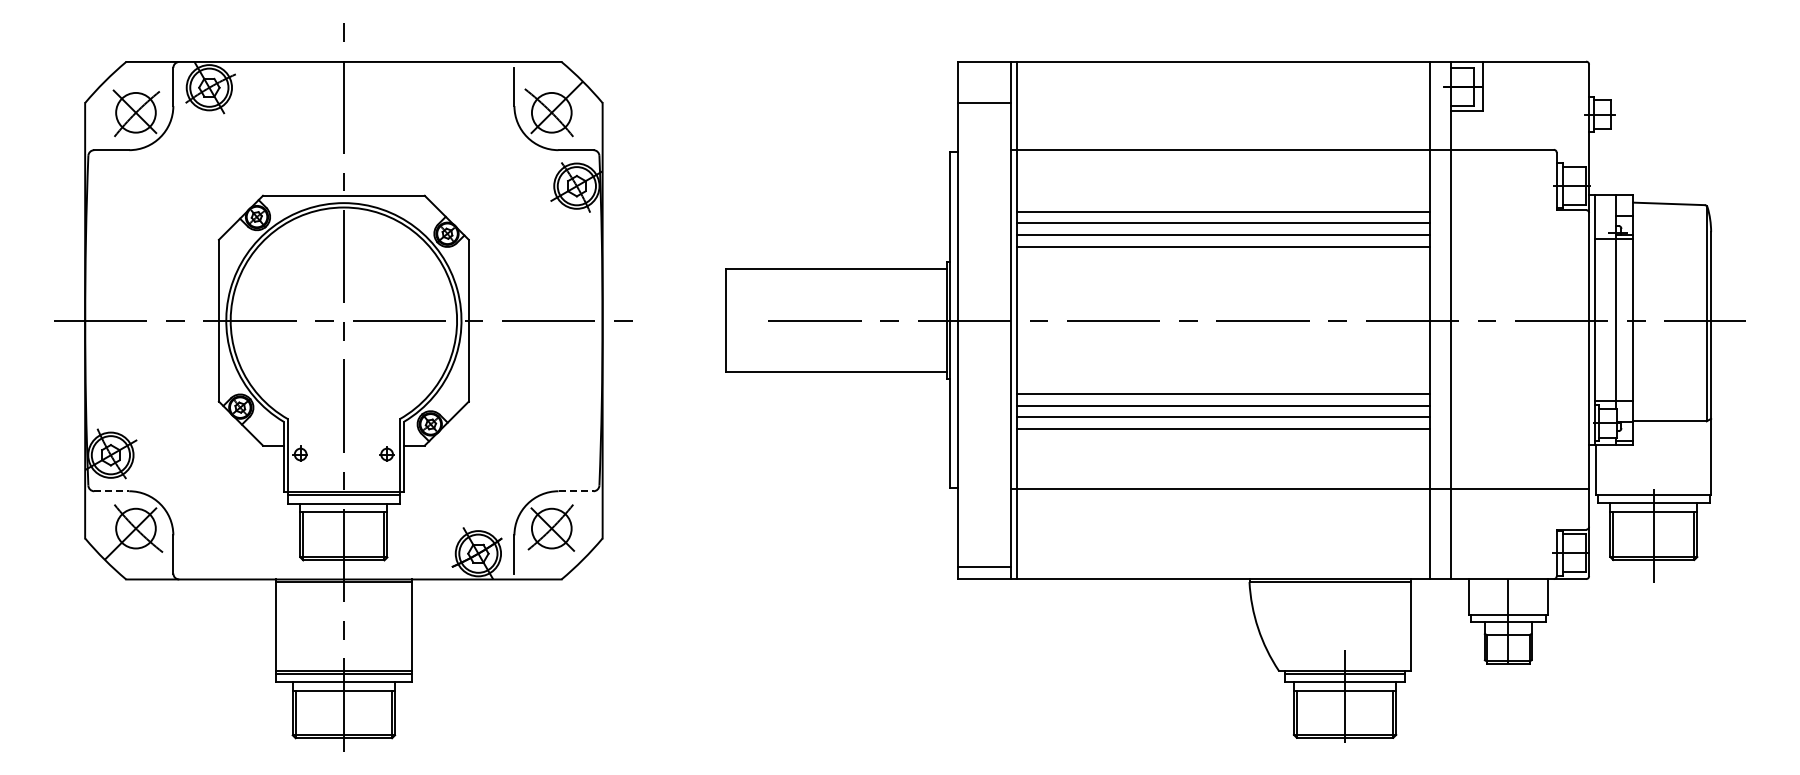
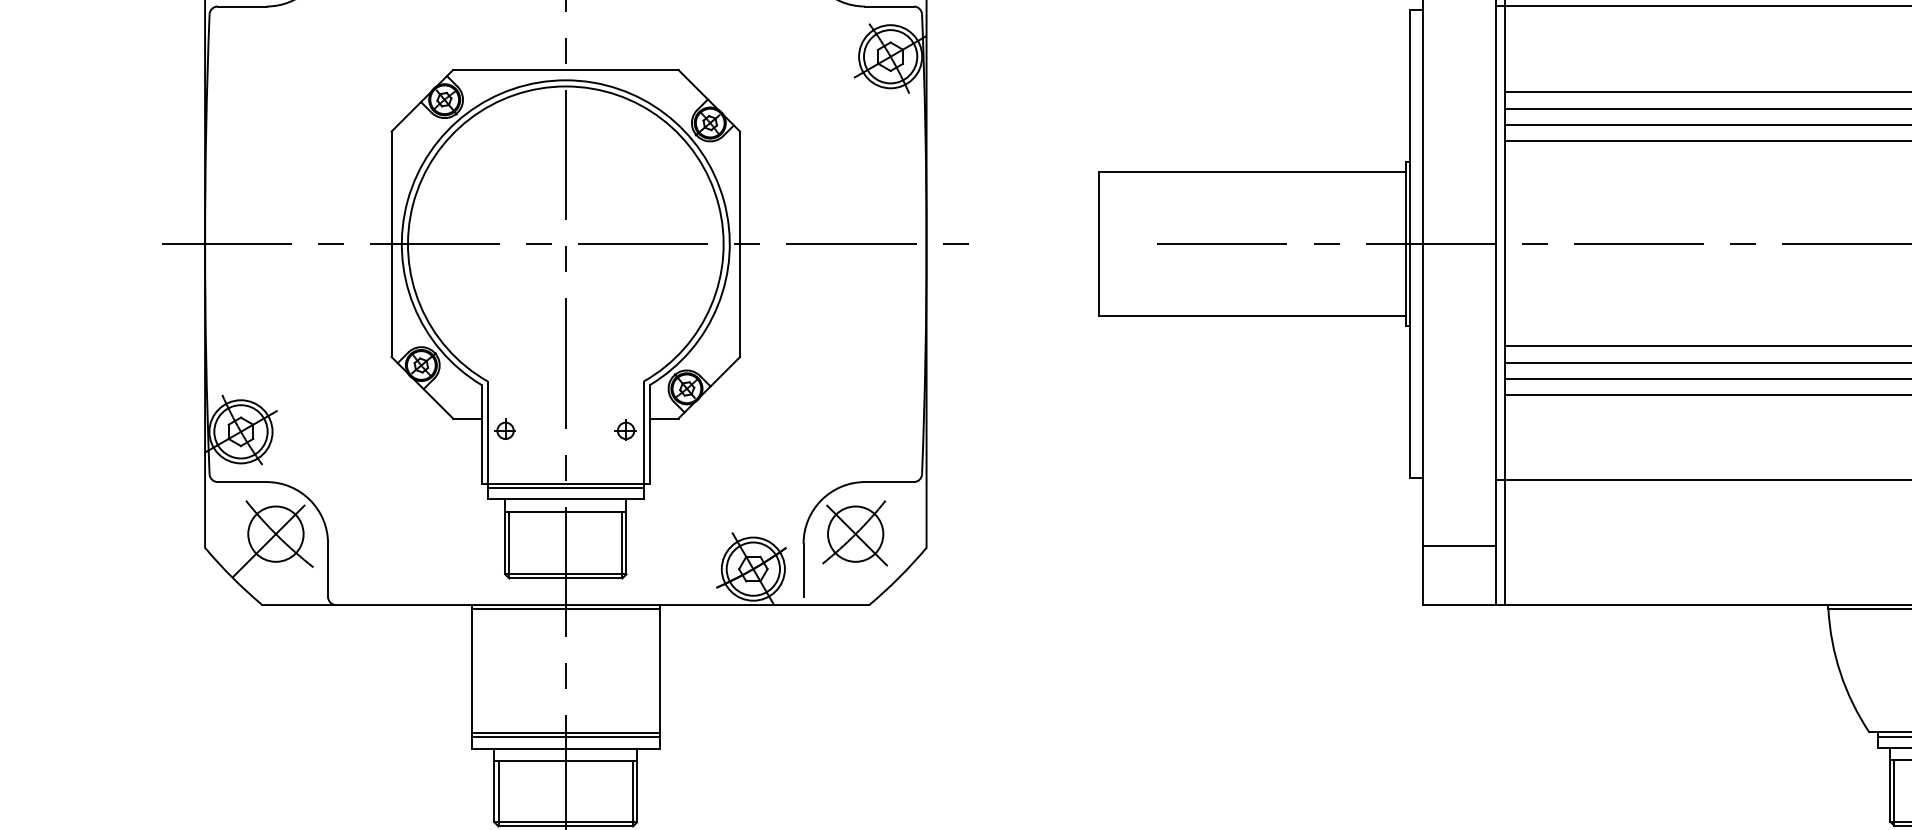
line: (111, 491) -> (241, 482), dashed -> solid
line: (576, 491) -> (890, 482), dashed -> solid
line: (984, 567) -> (1458, 546), moved

